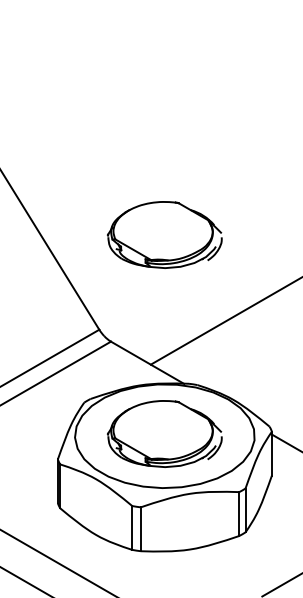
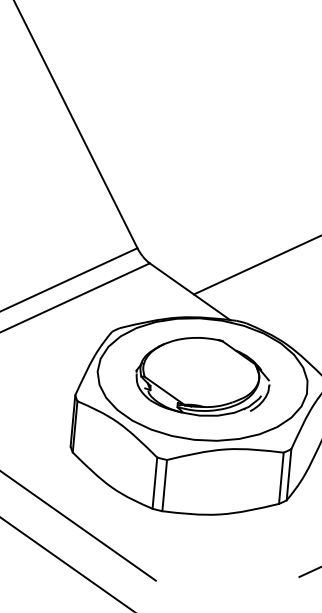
part: (164, 234) -> (223, 143), removed

